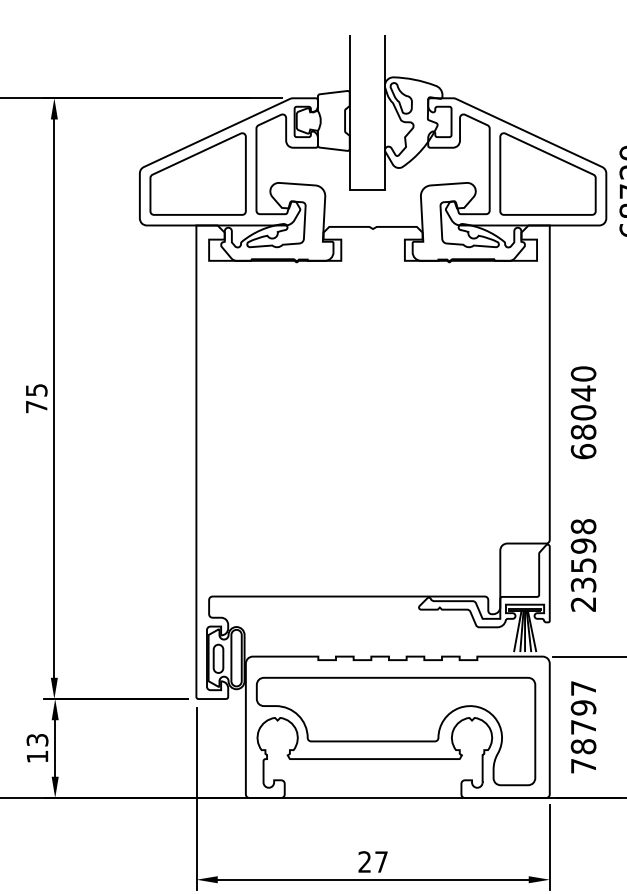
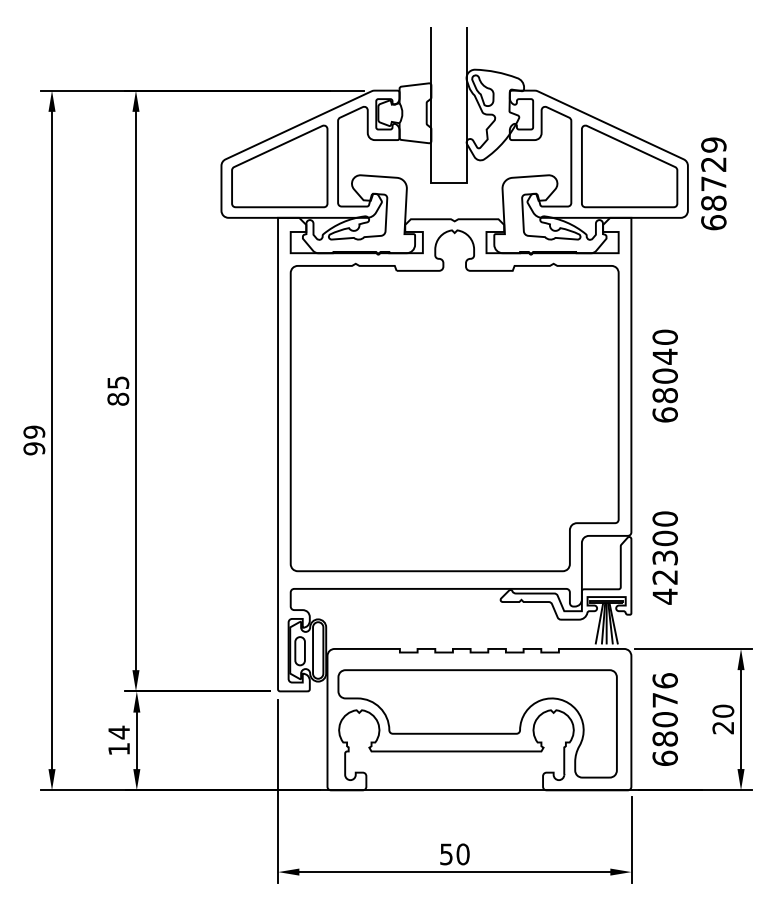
text: (36, 406) -> (118, 398), 75 -> 85
part: (372, 408) -> (454, 400), added
text: (582, 412) -> (664, 375), moved
text: (582, 565) -> (664, 557), 23598 -> 42300
text: (582, 727) -> (664, 719), 78797 -> 68076
text: (37, 740) -> (119, 732), 13 -> 14
text: (372, 862) -> (454, 854), 27 -> 50

